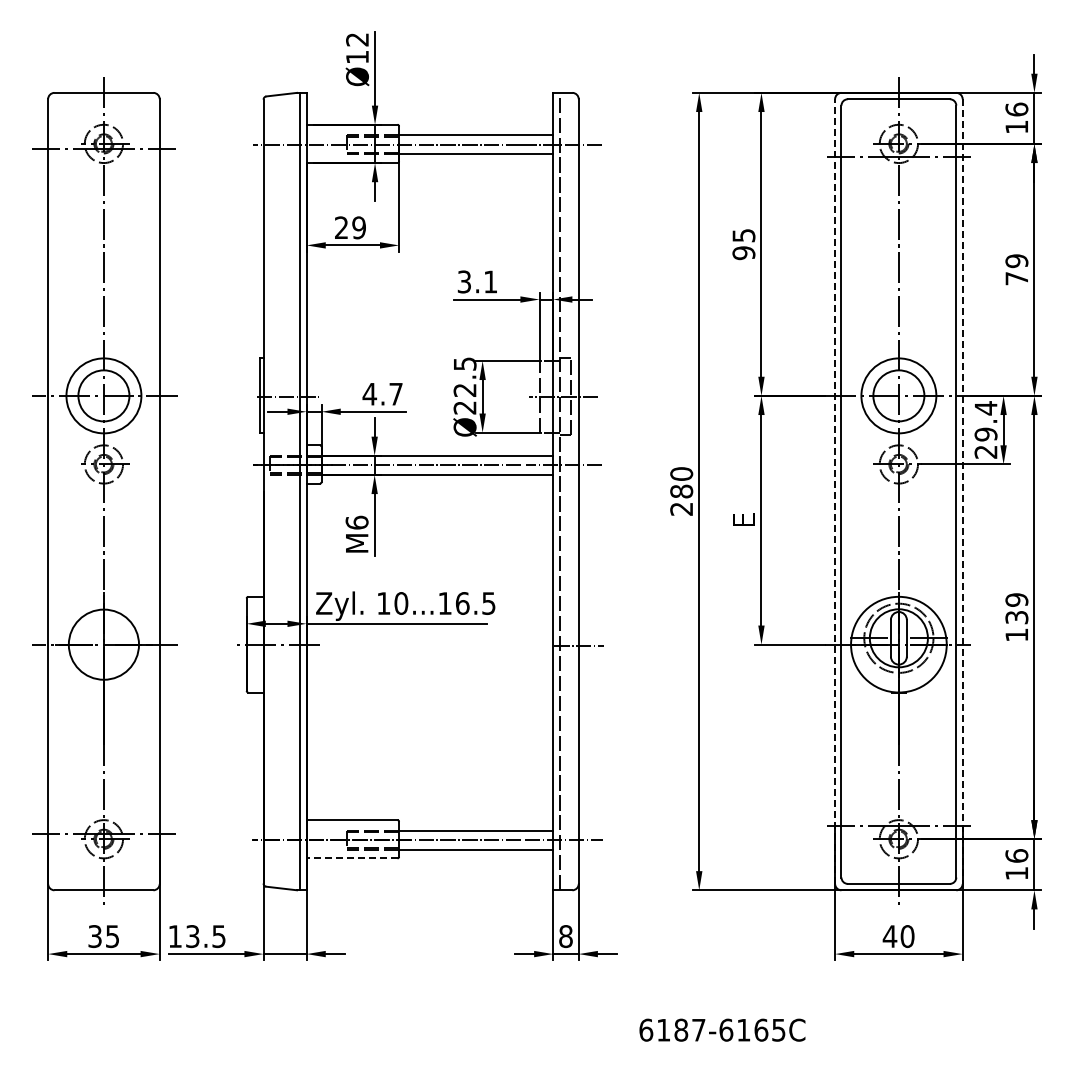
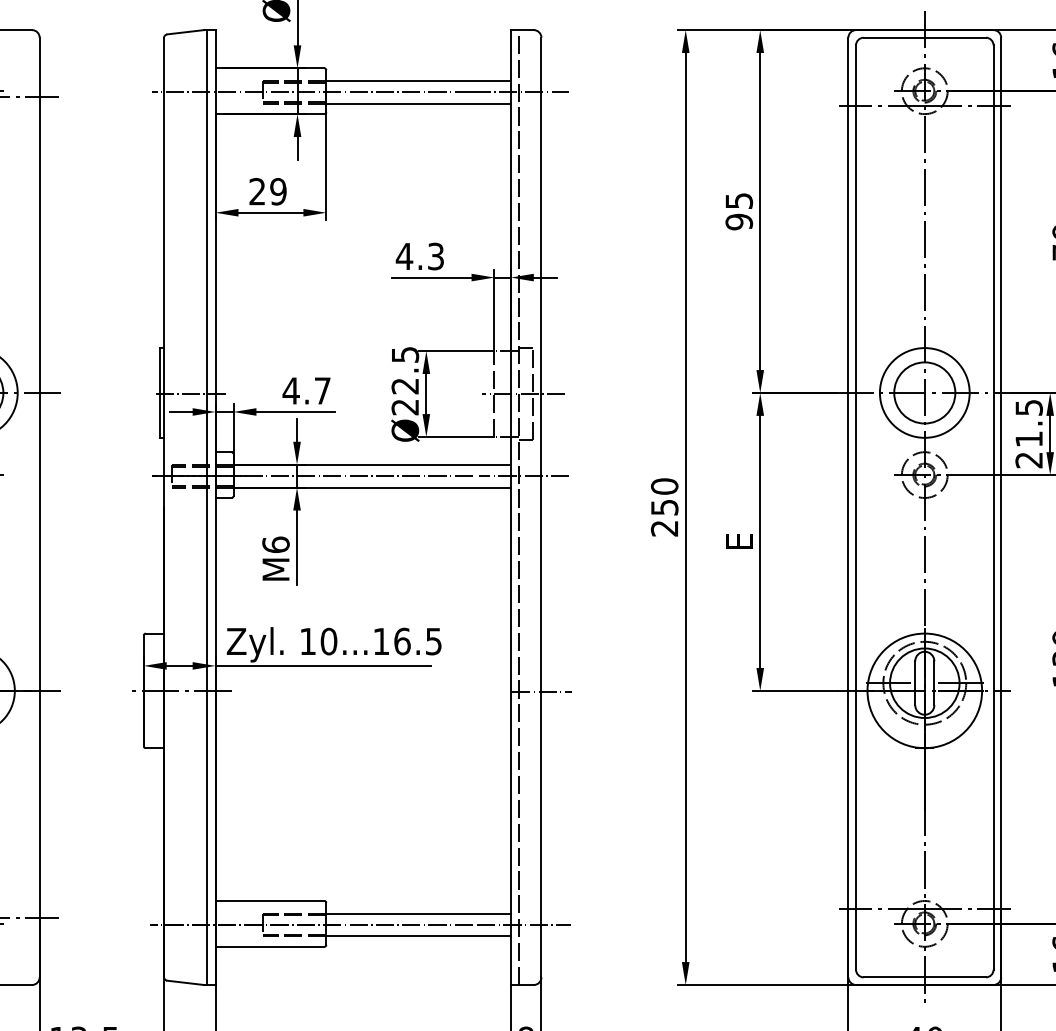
text: (477, 281) -> (420, 255), 3.1 -> 4.3
text: (985, 421) -> (1028, 423), 29.4 -> 21.5
text: (681, 491) -> (664, 507), 280 -> 250
line: (835, 491) -> (848, 507), dashed -> solid
line: (962, 492) -> (1000, 508), dashed -> solid
line: (351, 858) -> (269, 946), dashed -> solid

